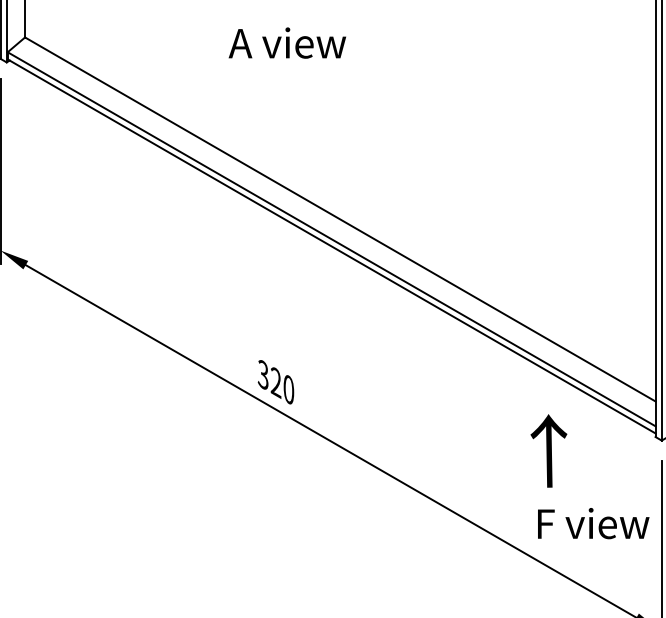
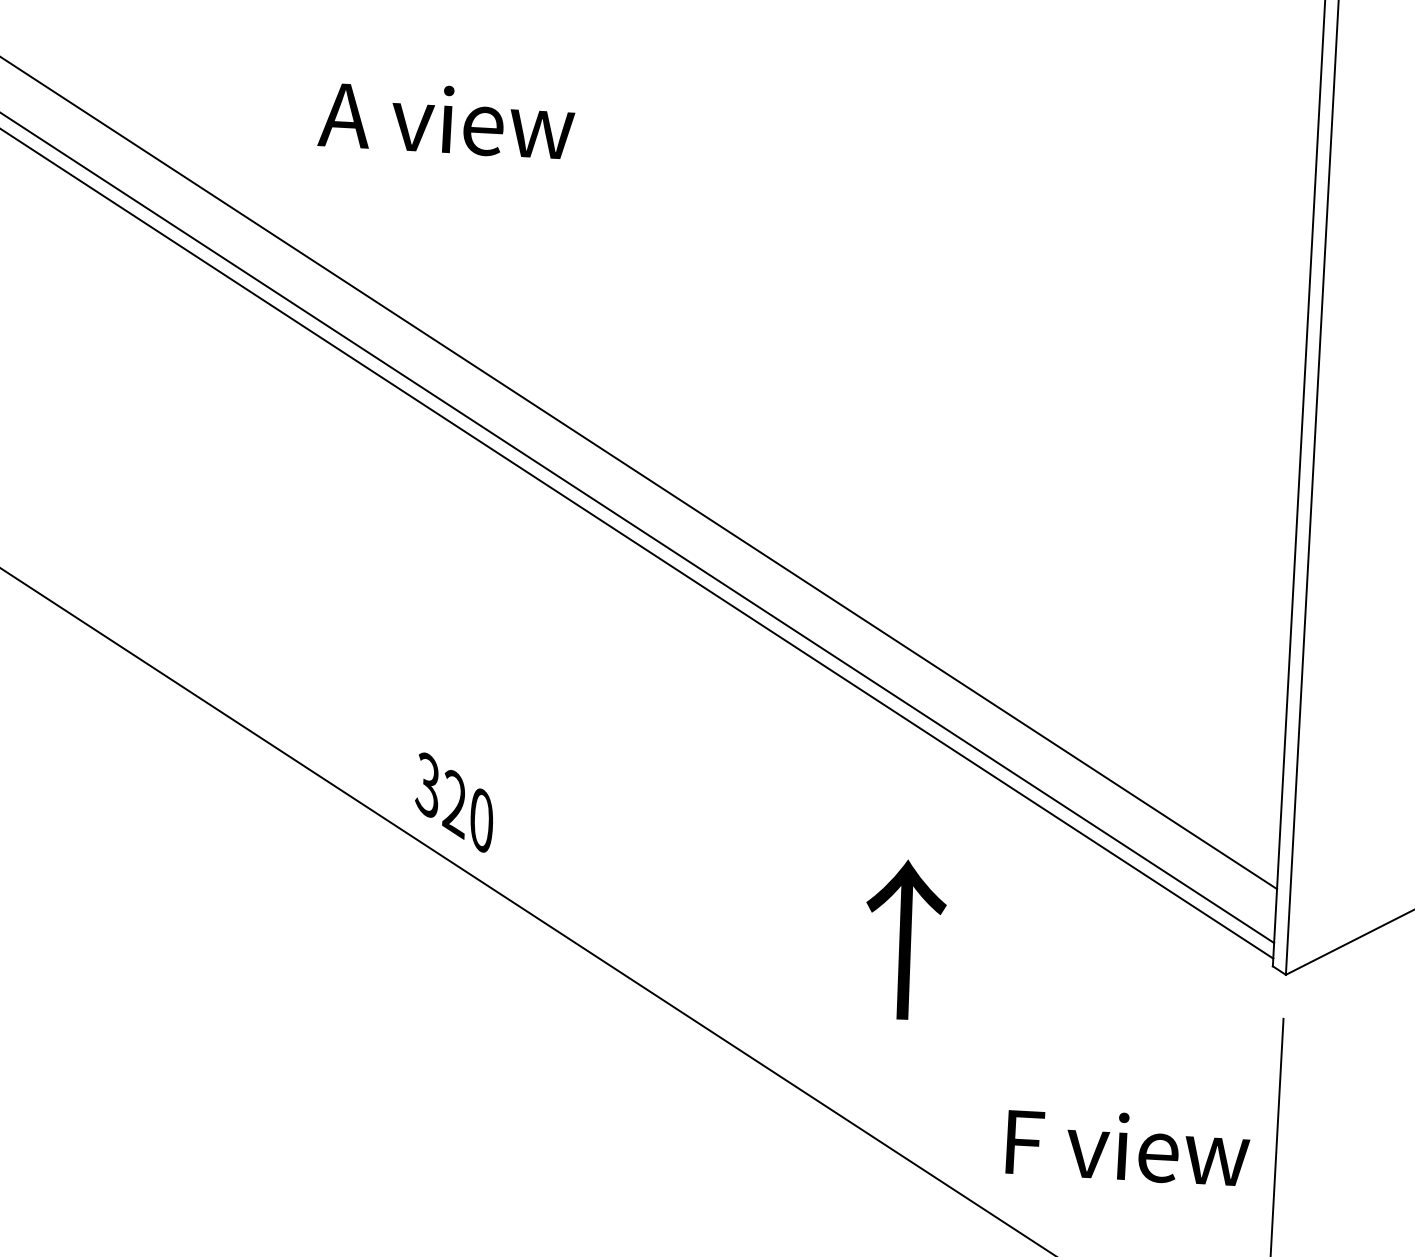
text: (286, 42) -> (444, 118), moved
text: (548, 450) -> (903, 938), moved

